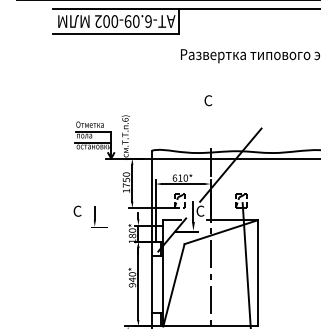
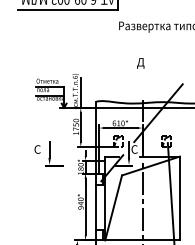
text: (208, 102) -> (140, 63), С -> Д
line: (132, 139) -> (80, 92), added
part: (99, 216) -> (54, 153), size x1.43

